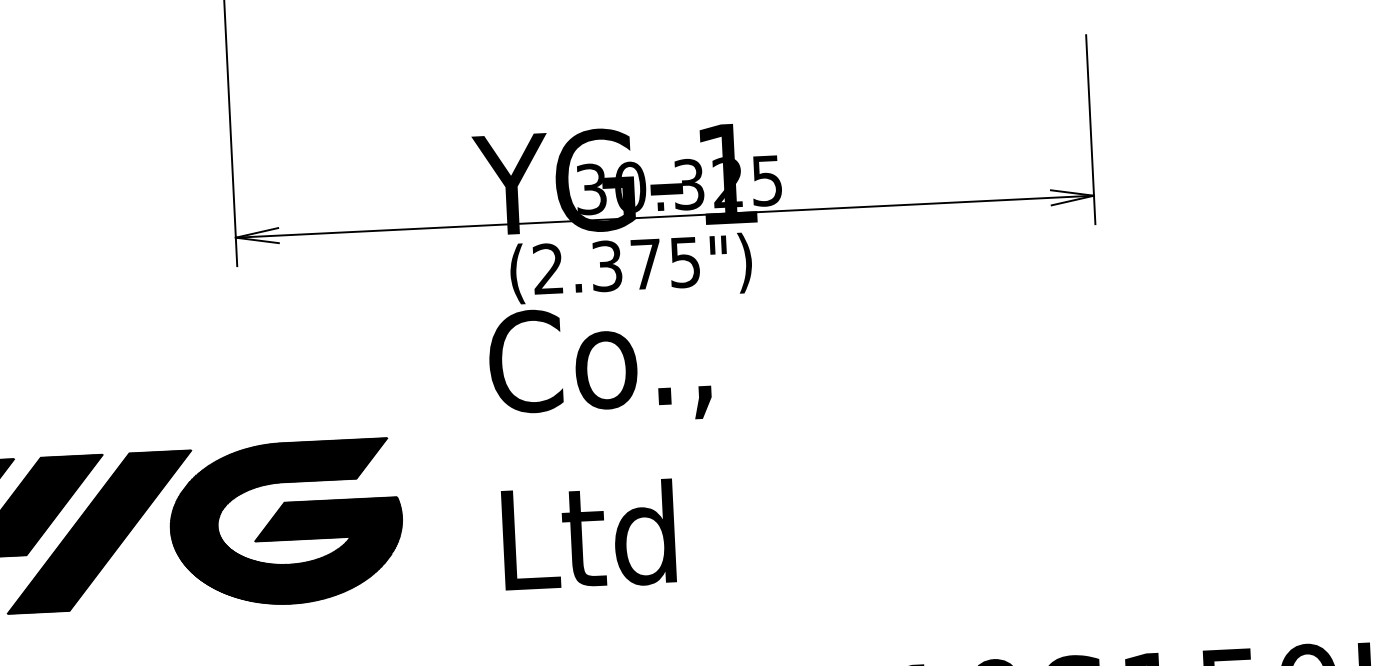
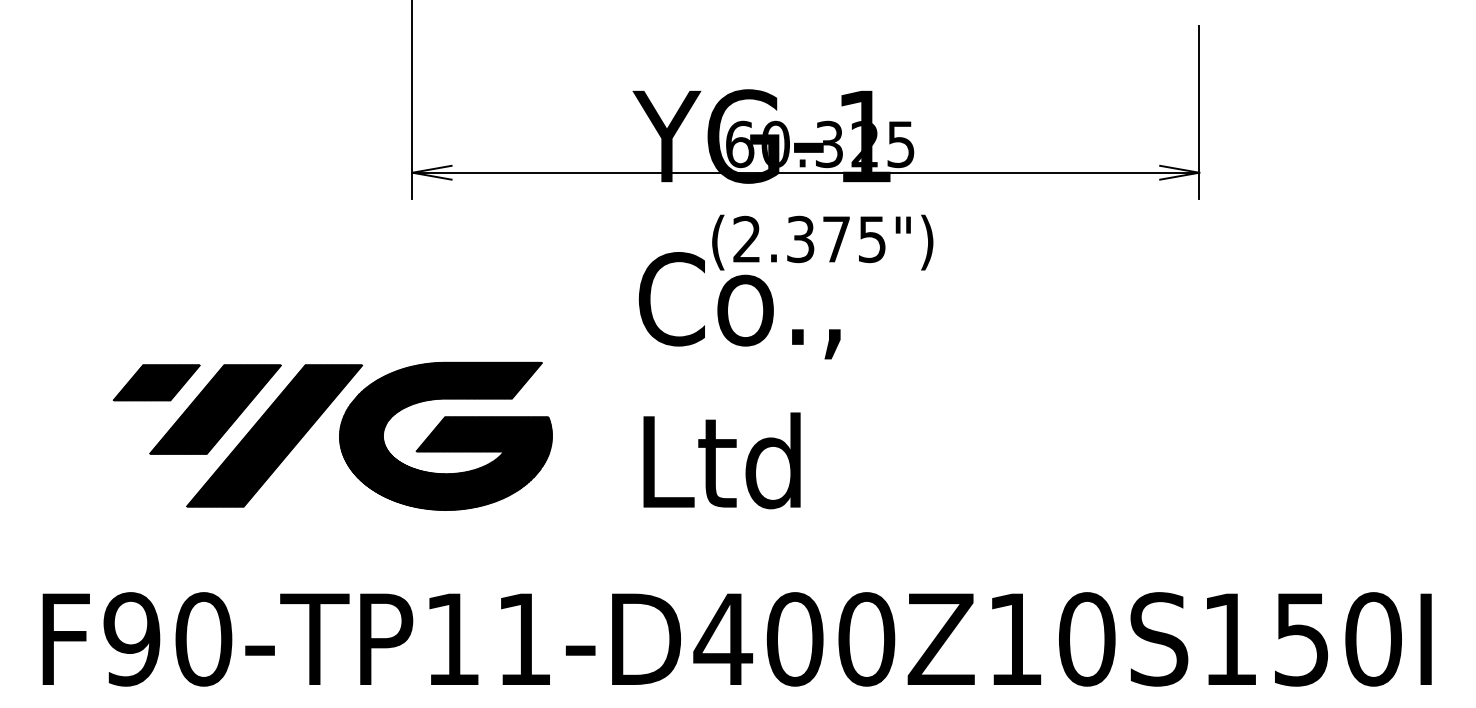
text: (592, 189) -> (740, 144), 30.325 -> 60.325
text: (630, 268) -> (822, 242), moved

